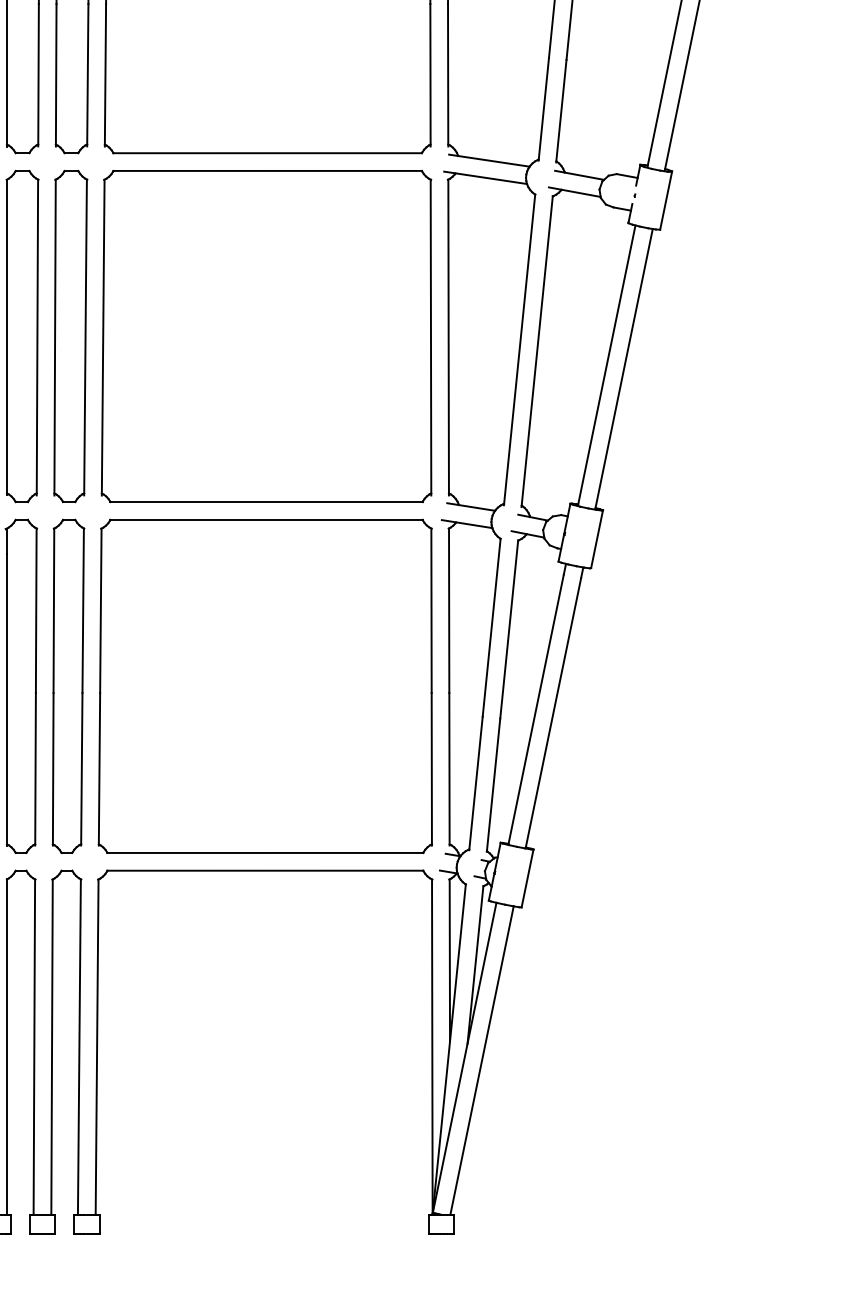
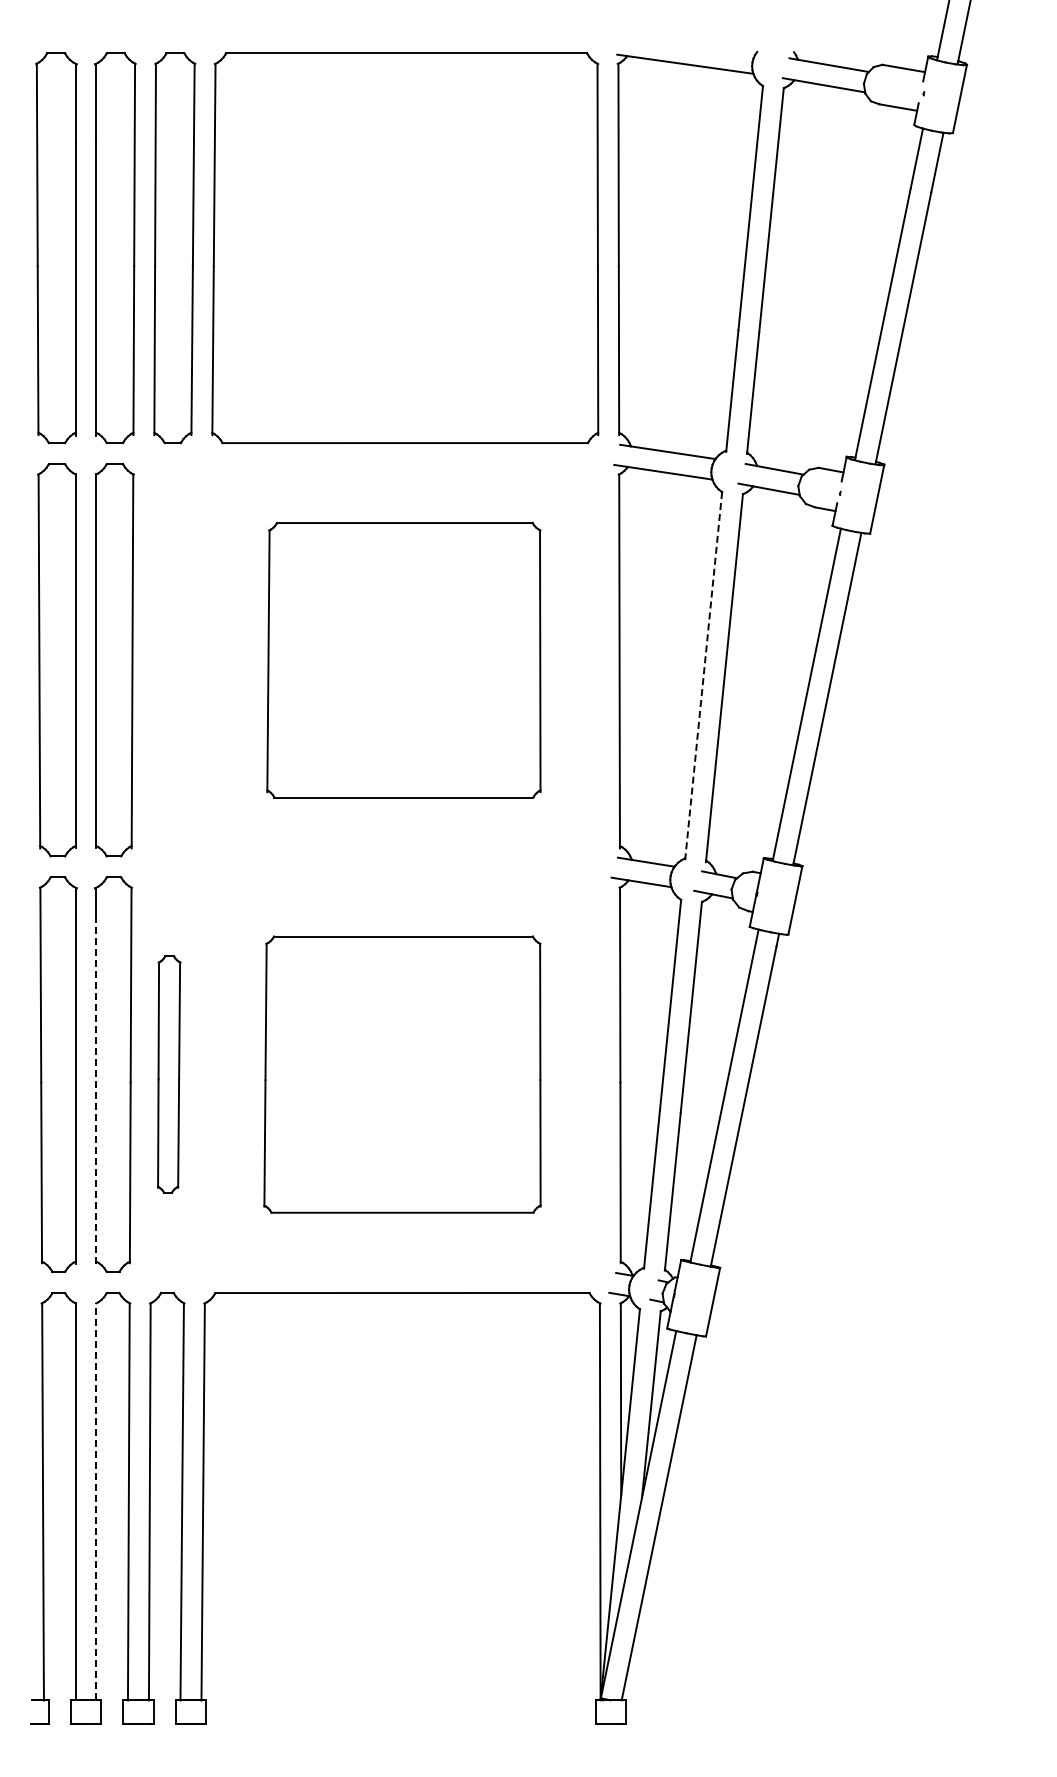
part: (70, 336) -> (171, 660), removed
part: (266, 336) -> (403, 660), size x0.7
line: (519, 350) -> (703, 676), solid -> dashed
part: (67, 686) -> (168, 1074), size x0.6
part: (265, 686) -> (402, 1074), size x0.7
line: (7, 699) -> (96, 1090), solid -> dashed
line: (7, 1046) -> (96, 1501), solid -> dashed

